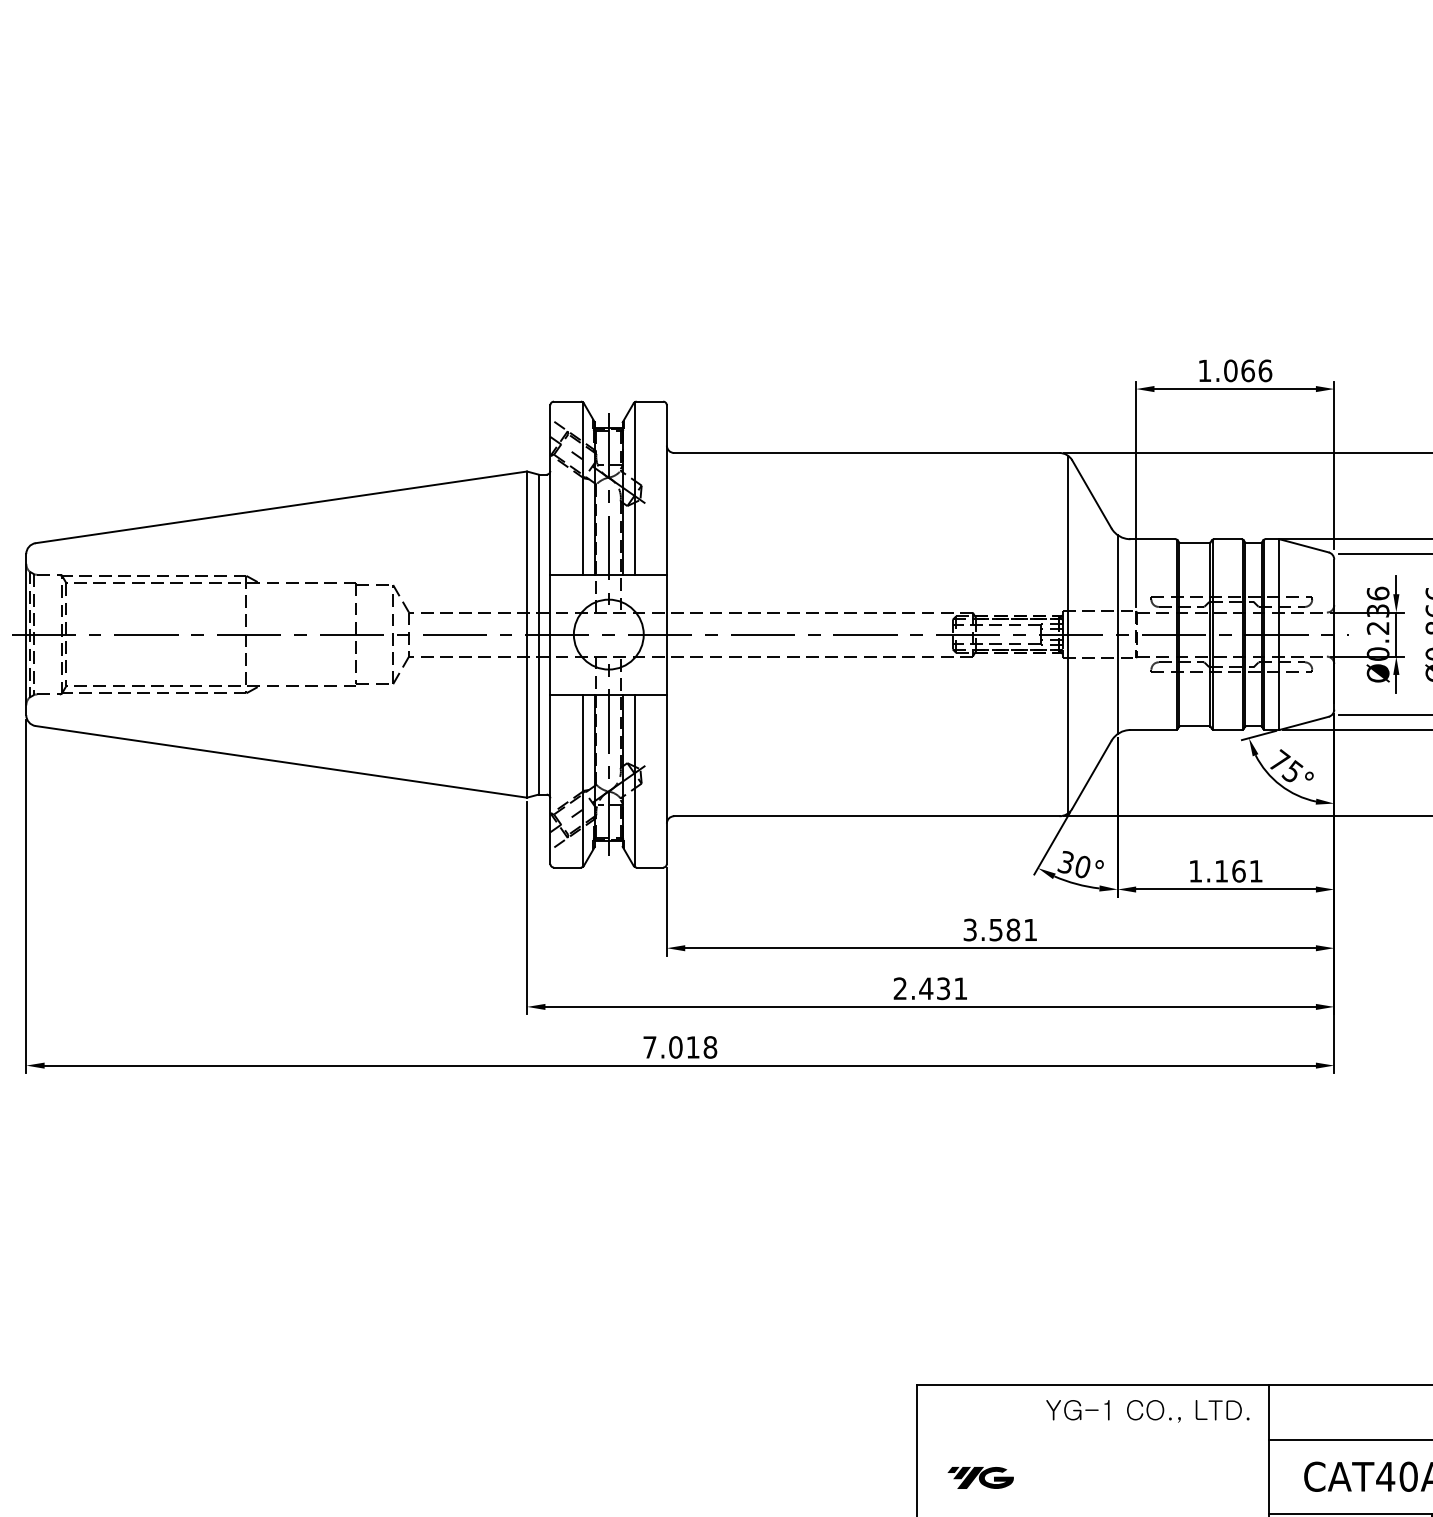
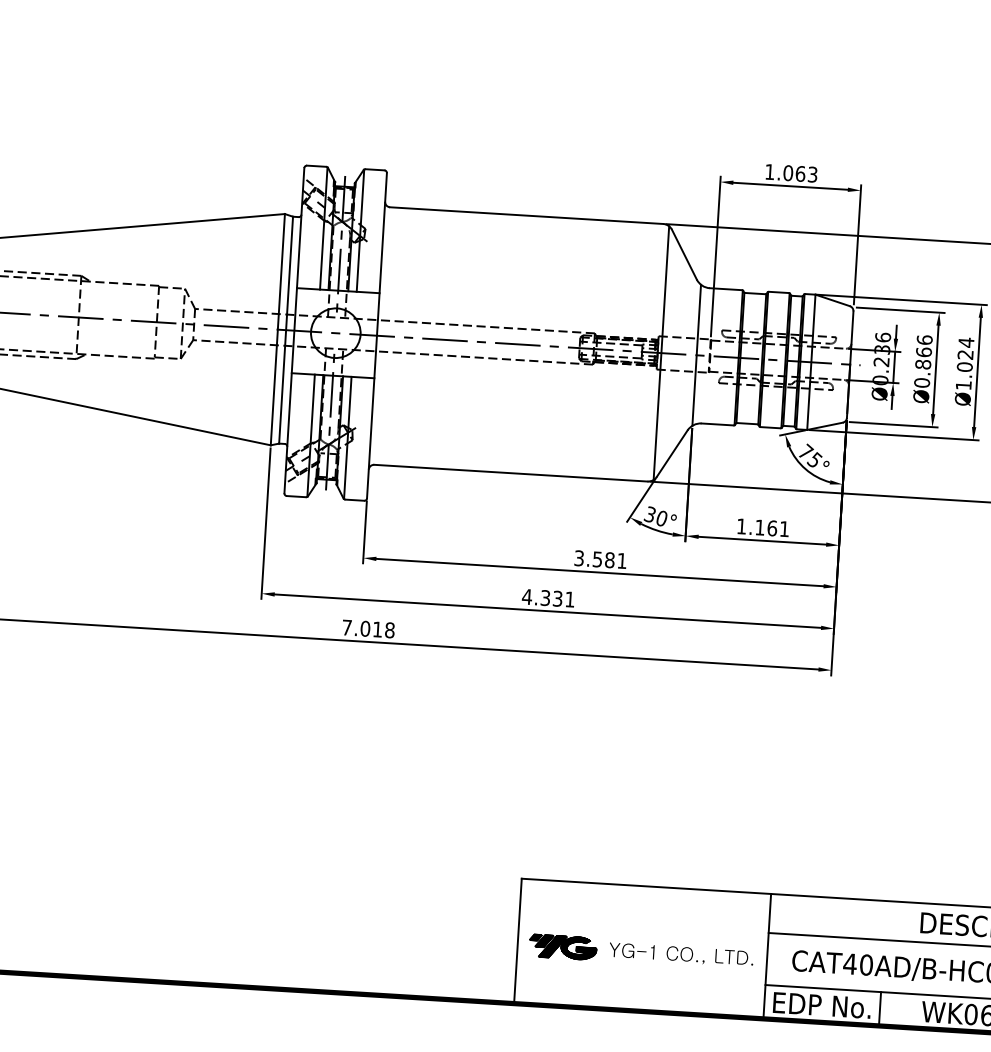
text: (1265, 370) -> (812, 174), 1.066 -> 1.063
text: (913, 988) -> (536, 597), 2.431 -> 4.331
text: (1147, 1411) -> (681, 954), moved
part: (980, 1477) -> (562, 947), size x1.43

